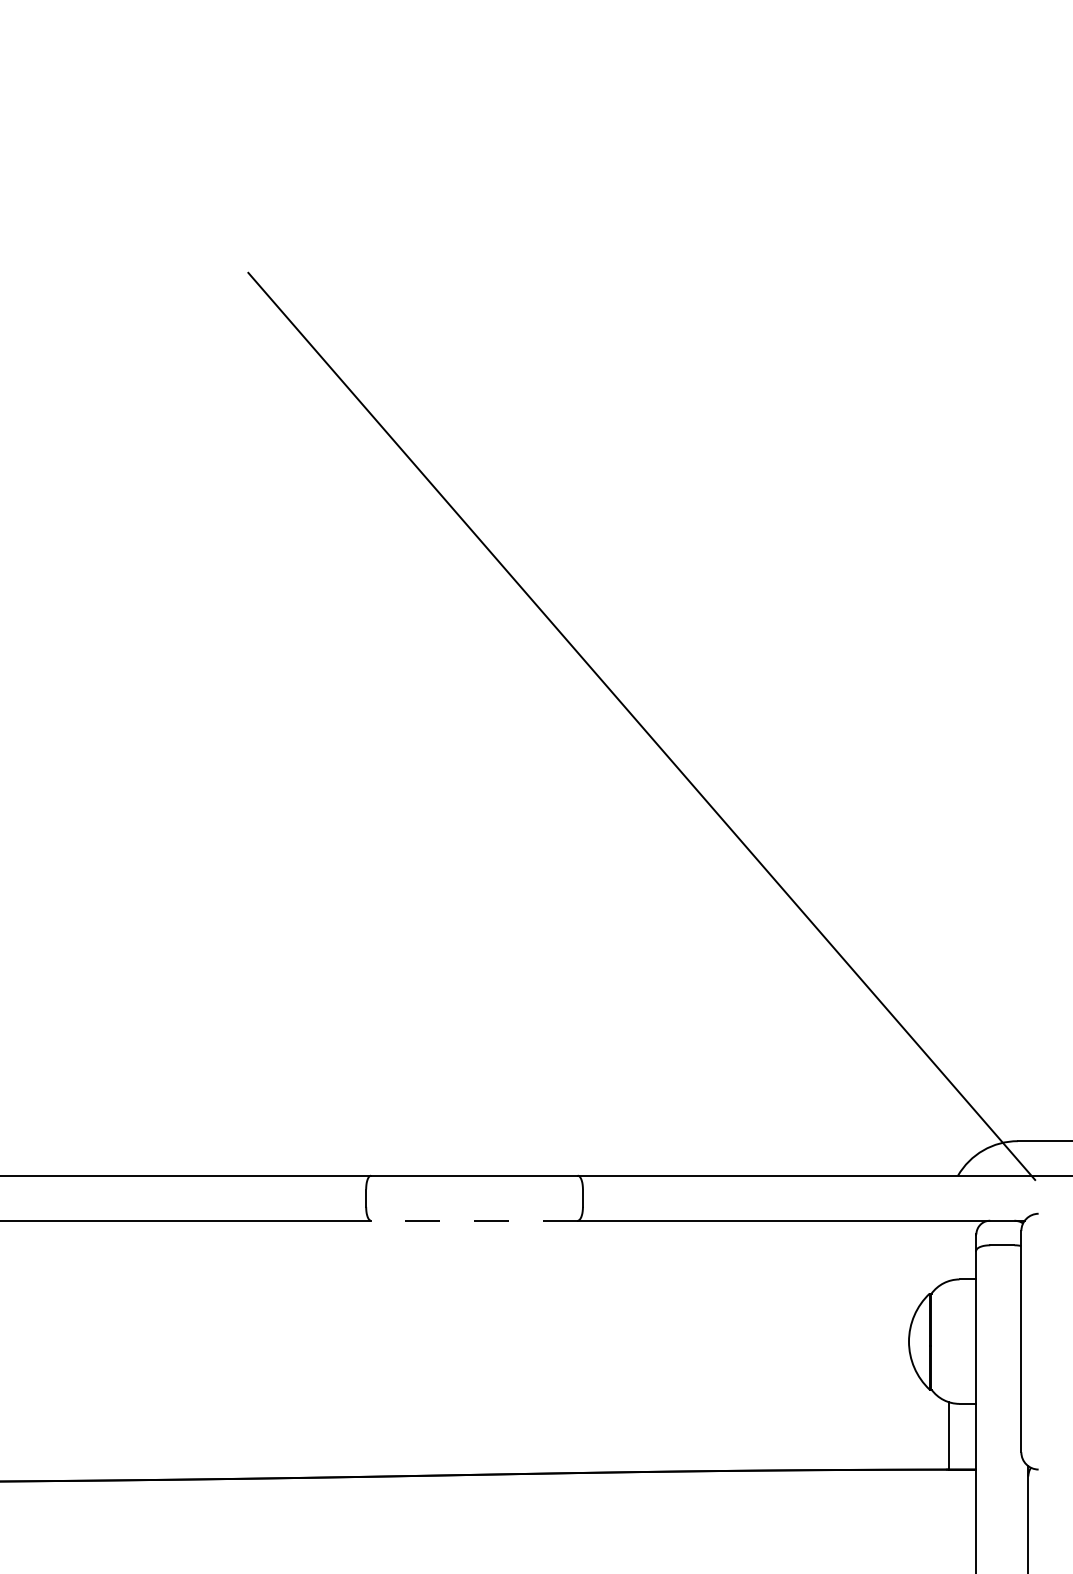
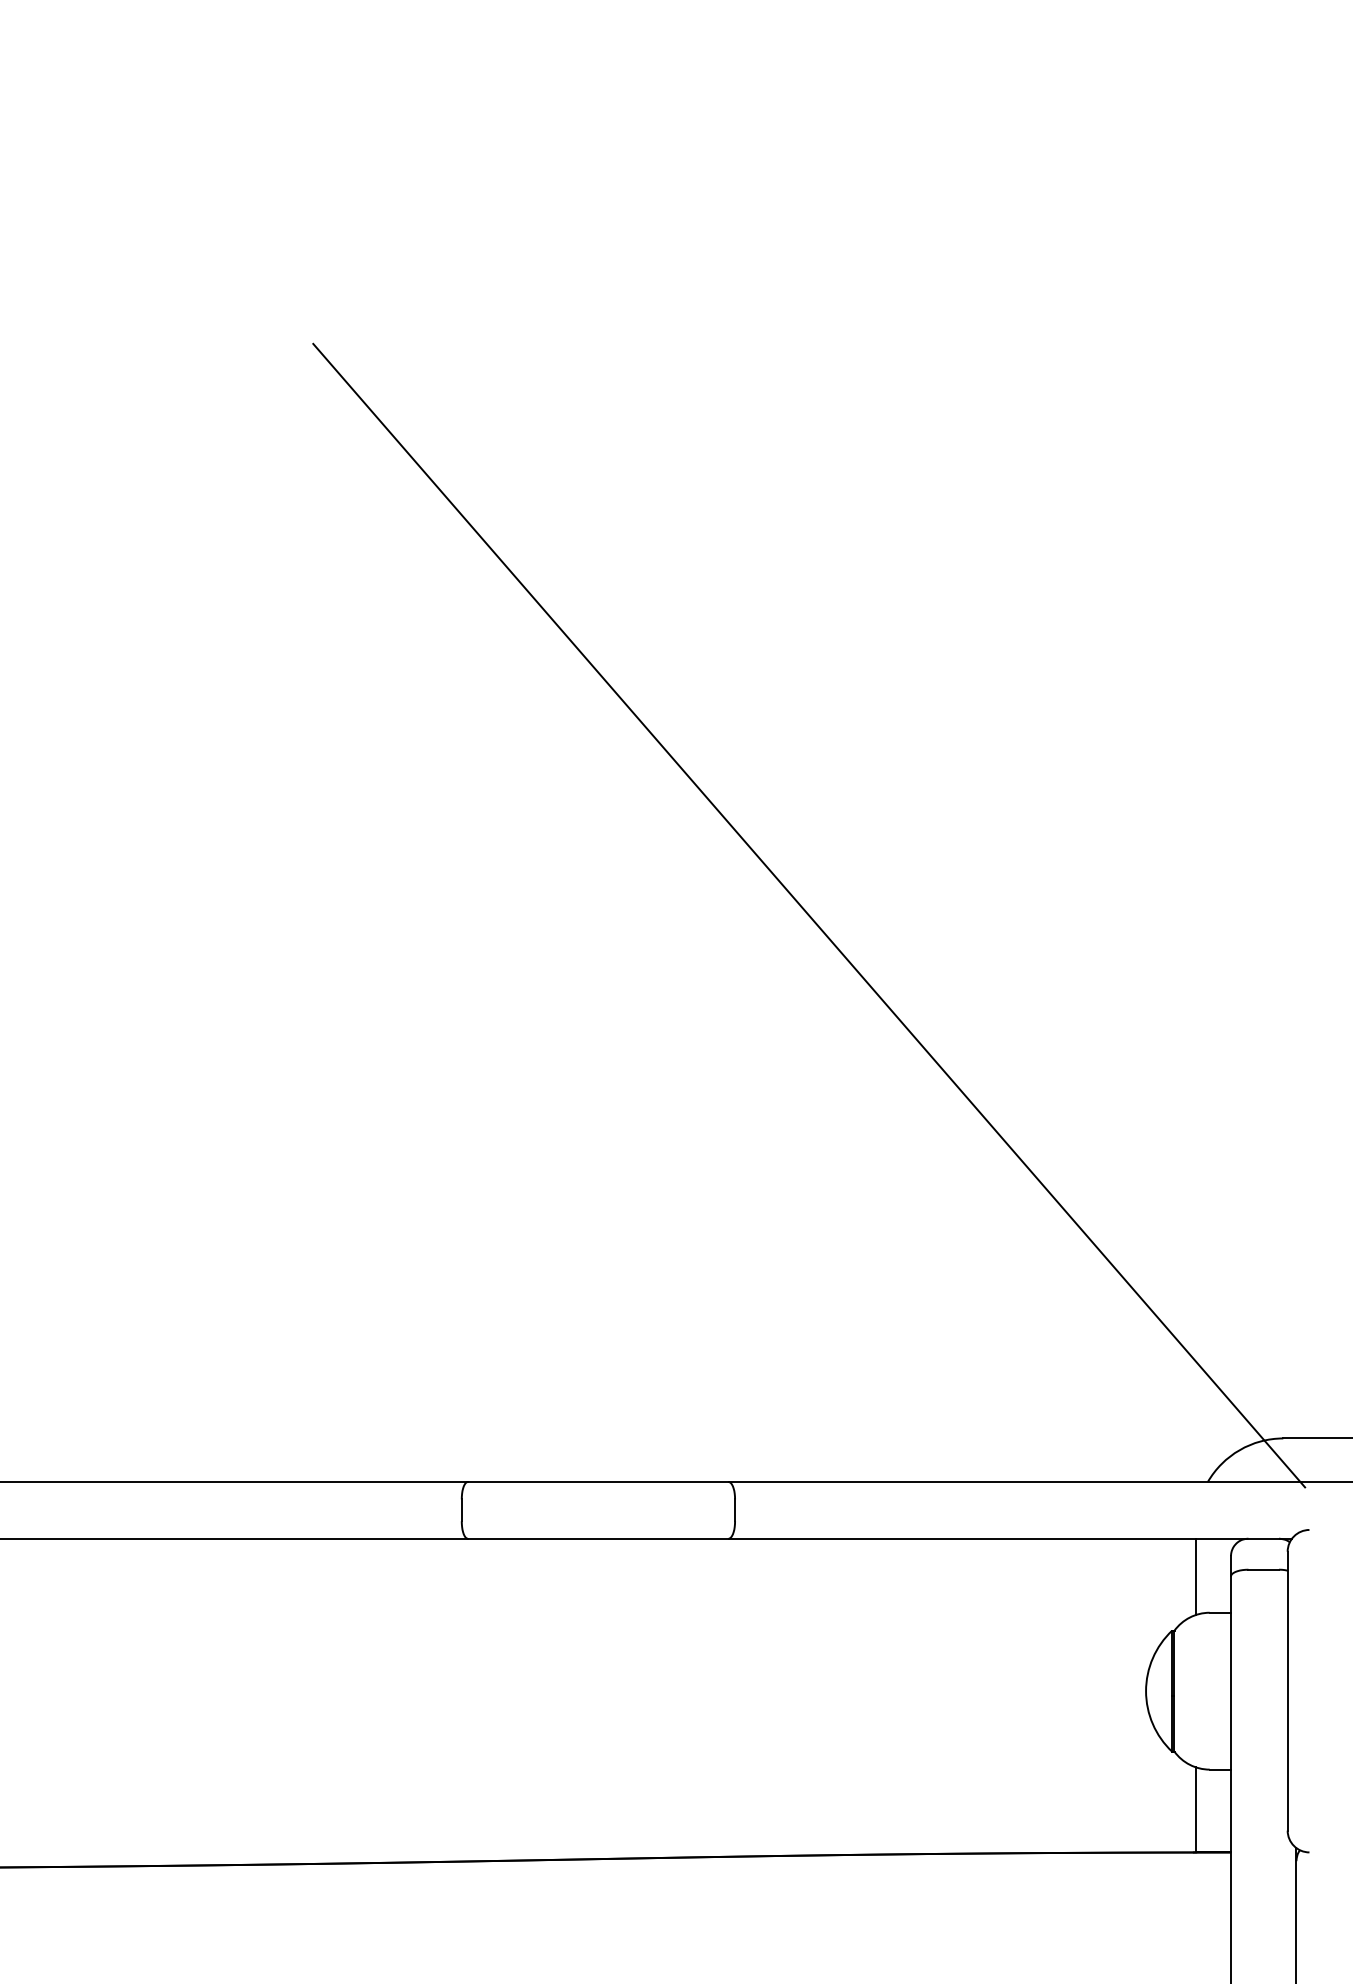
line: (473, 1220) -> (597, 1538), dashed -> solid
line: (949, 1250) -> (1196, 1576), added

